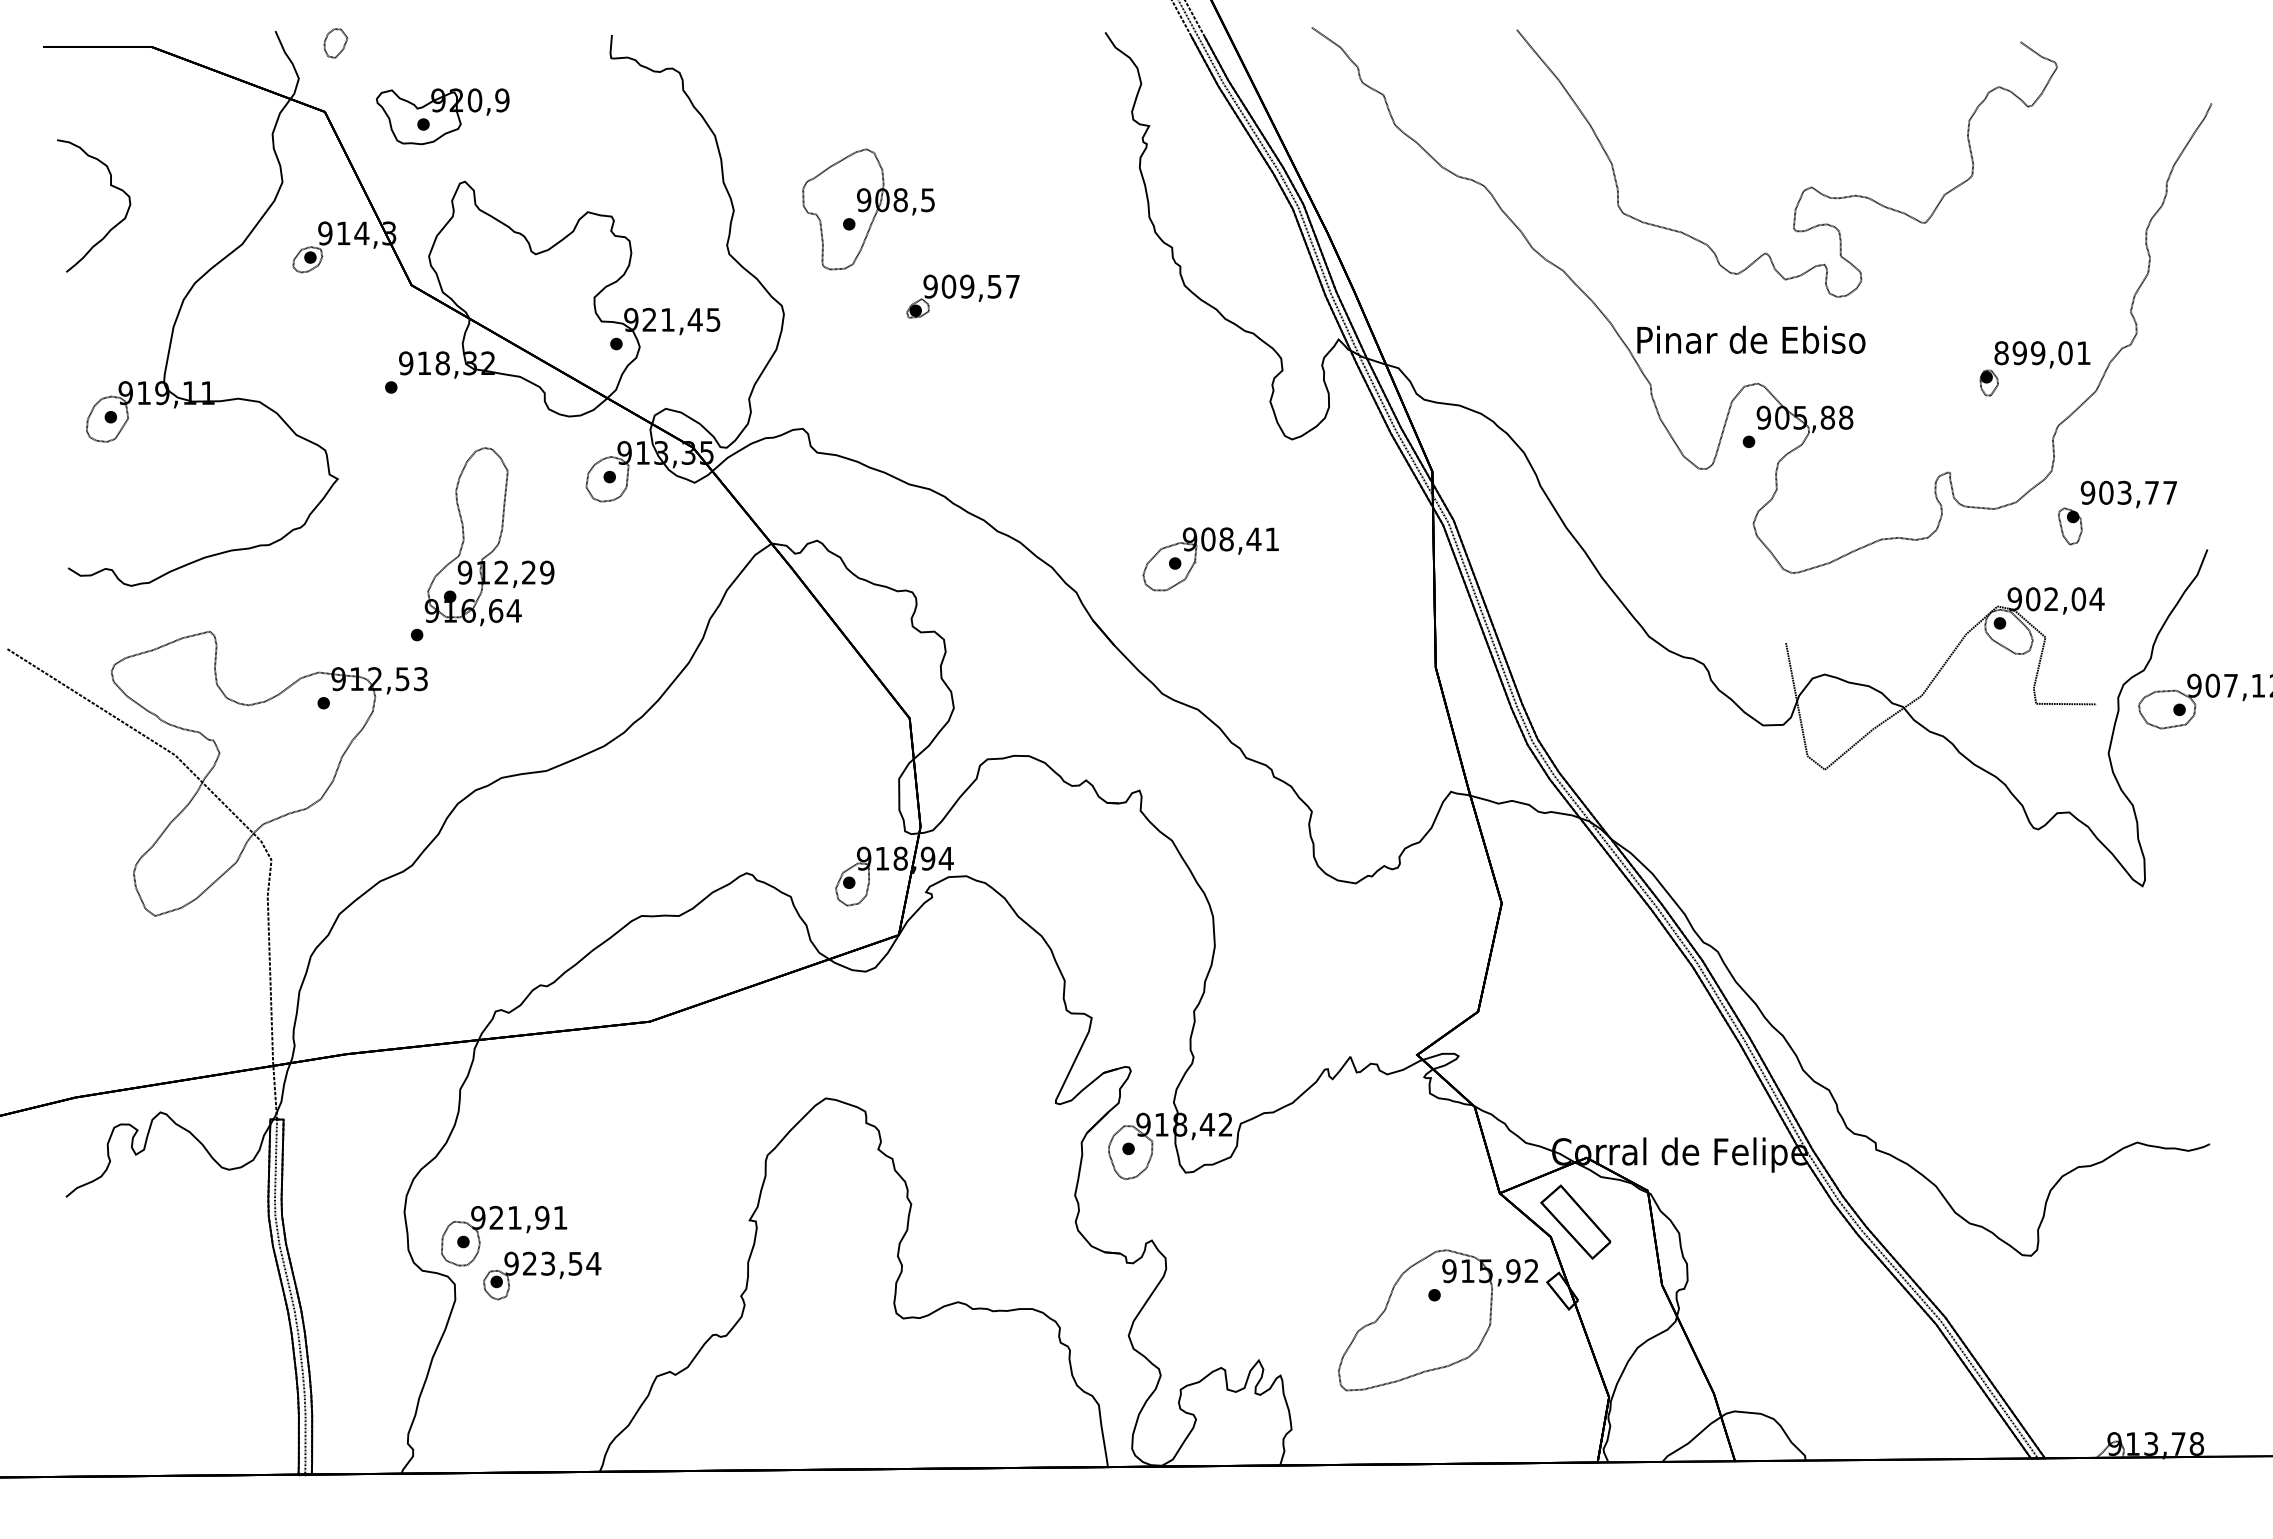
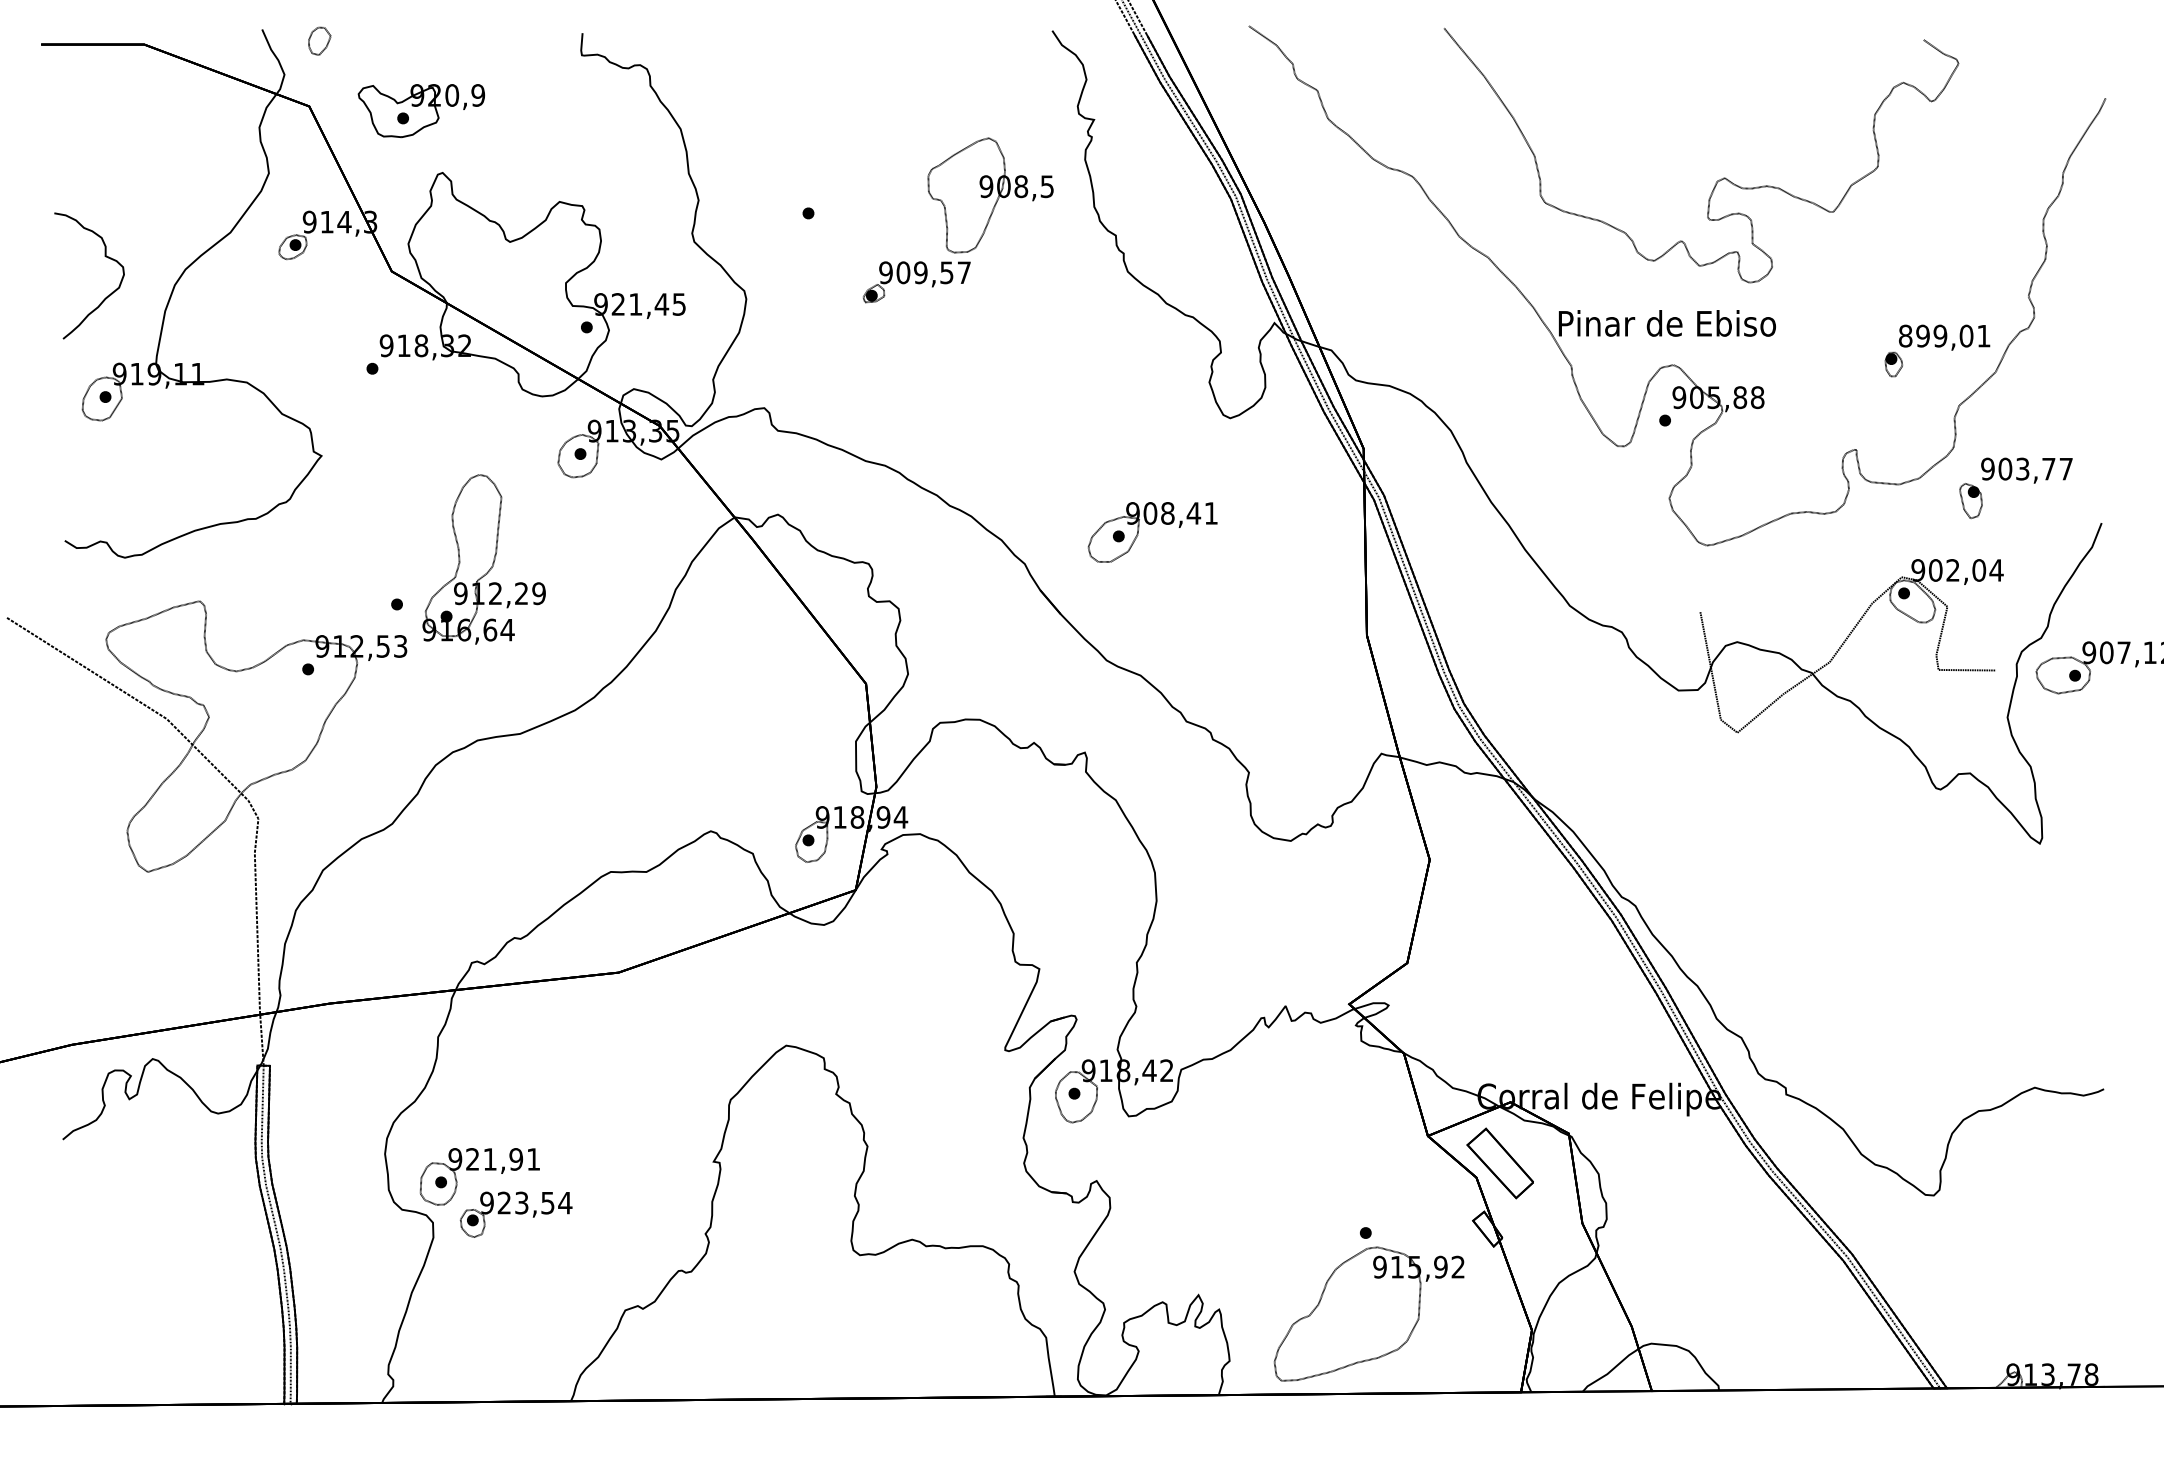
curve: (111, 186) -> (106, 257), moved
part: (868, 209) -> (990, 195), moved
part: (489, 536) -> (484, 559), moved
part: (1437, 1320) -> (1368, 1314), moved

